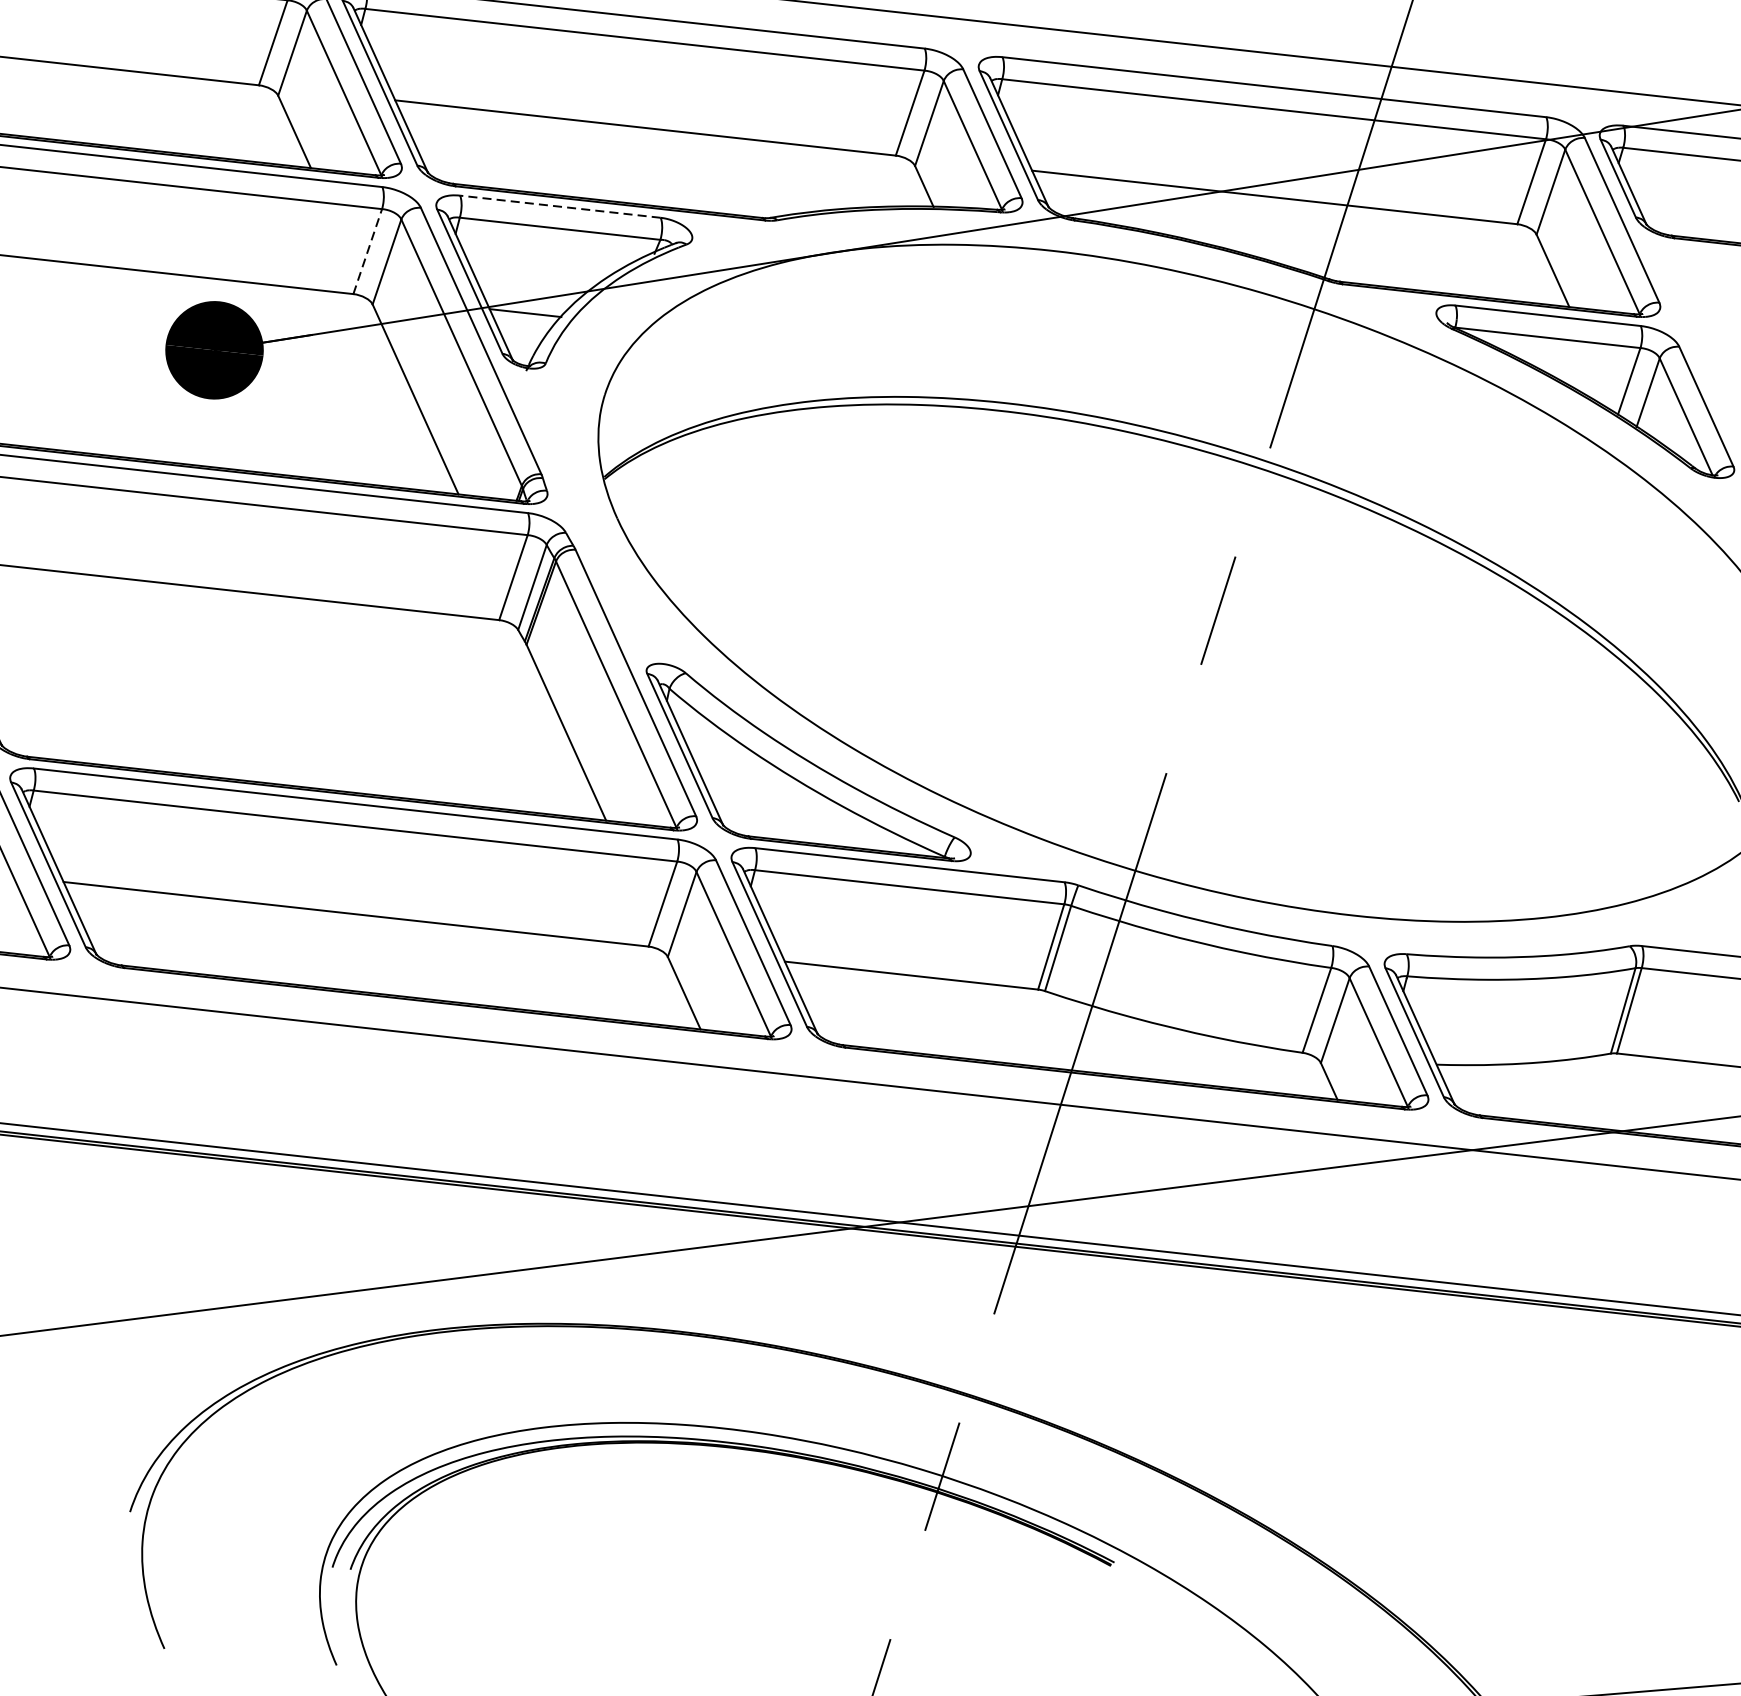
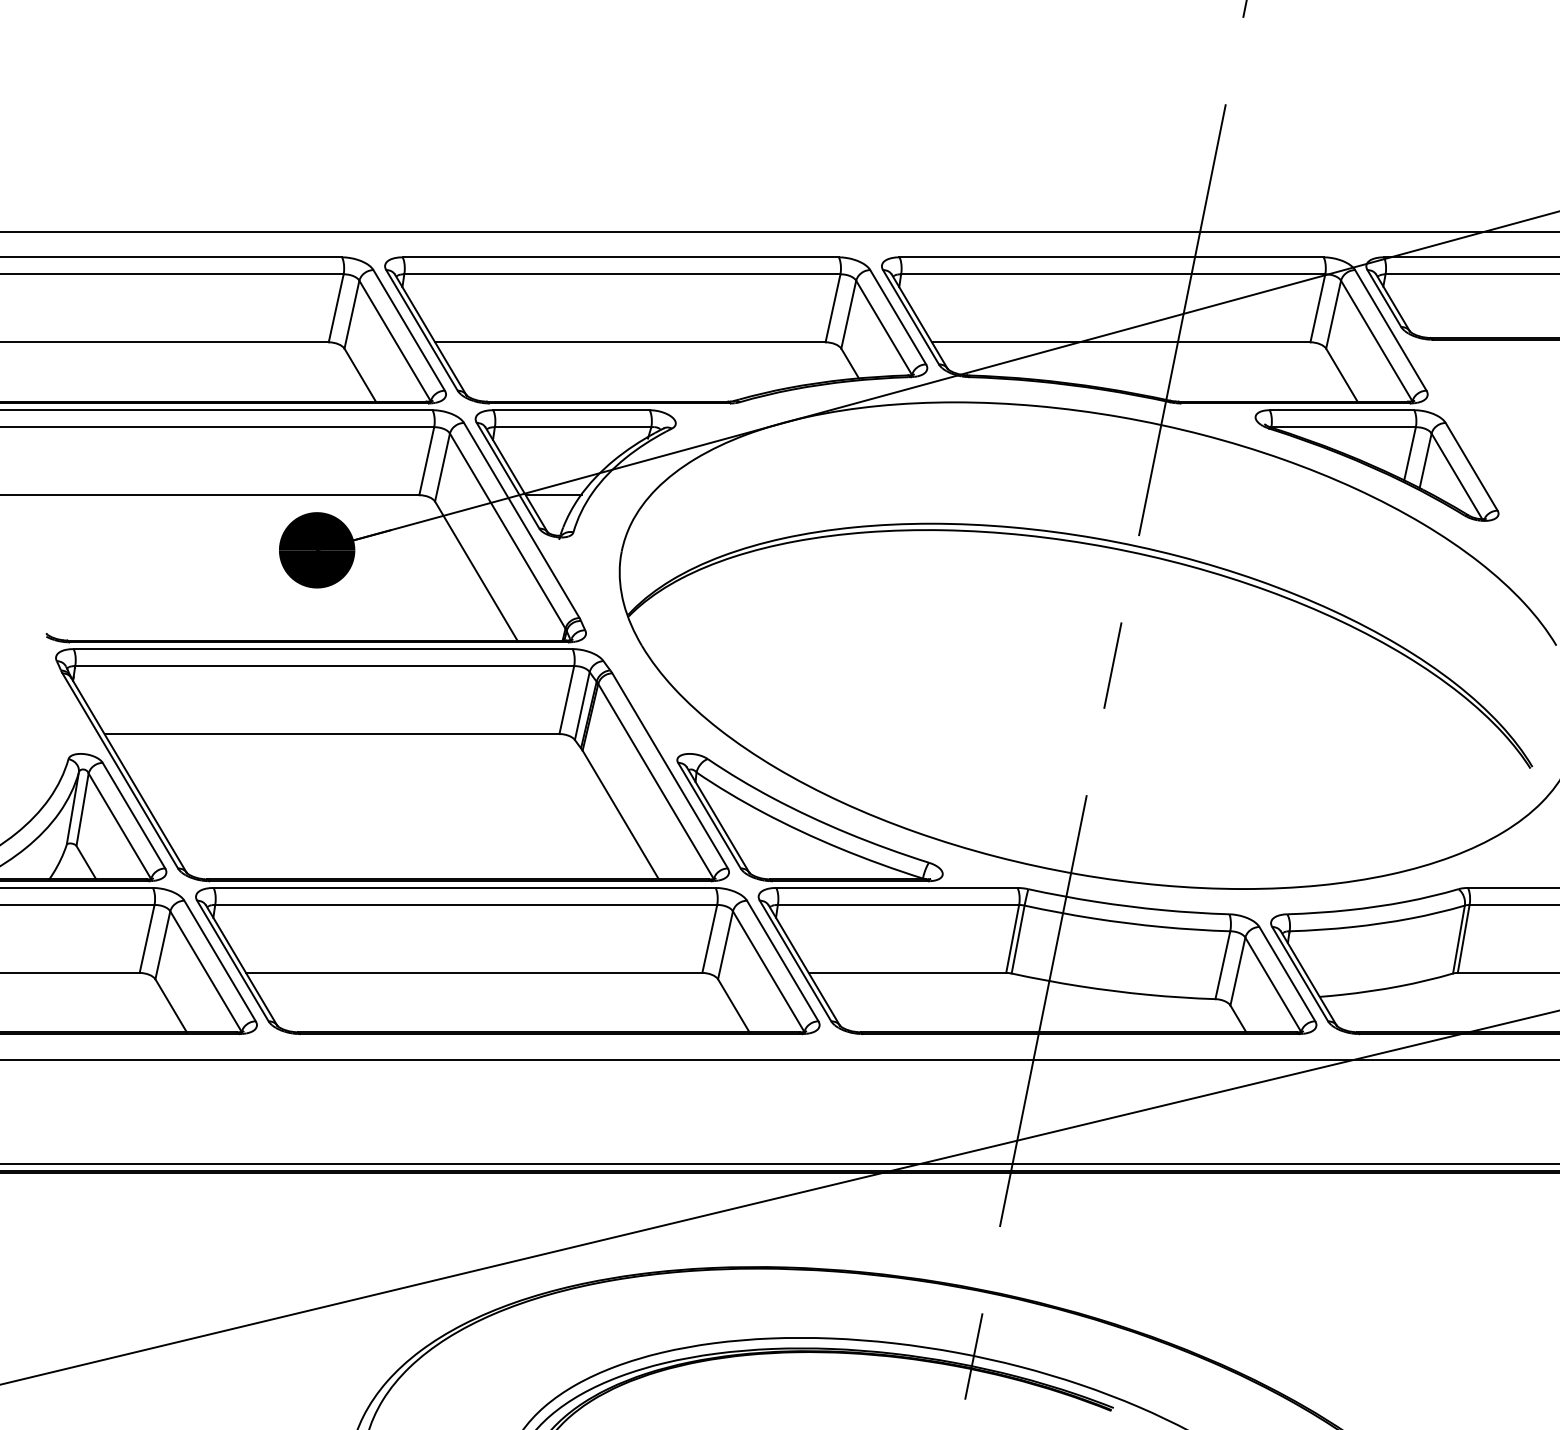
line: (559, 206) -> (570, 410), dashed -> solid
line: (367, 251) -> (426, 461), dashed -> solid

